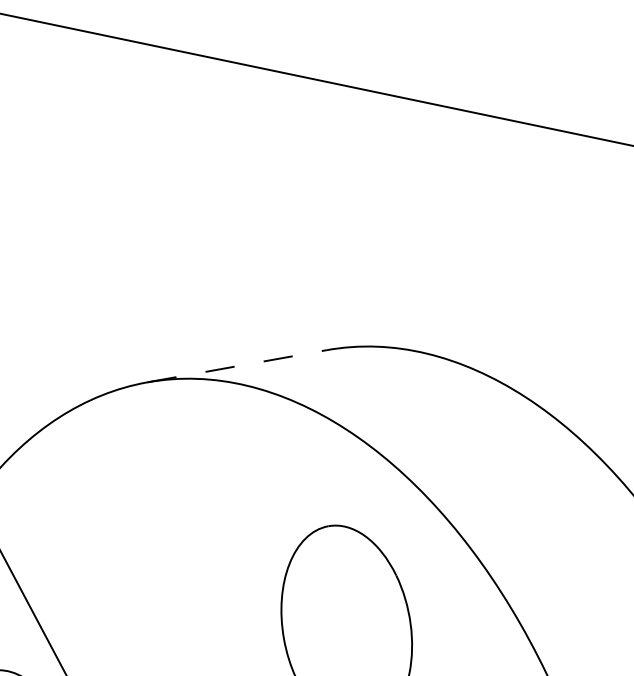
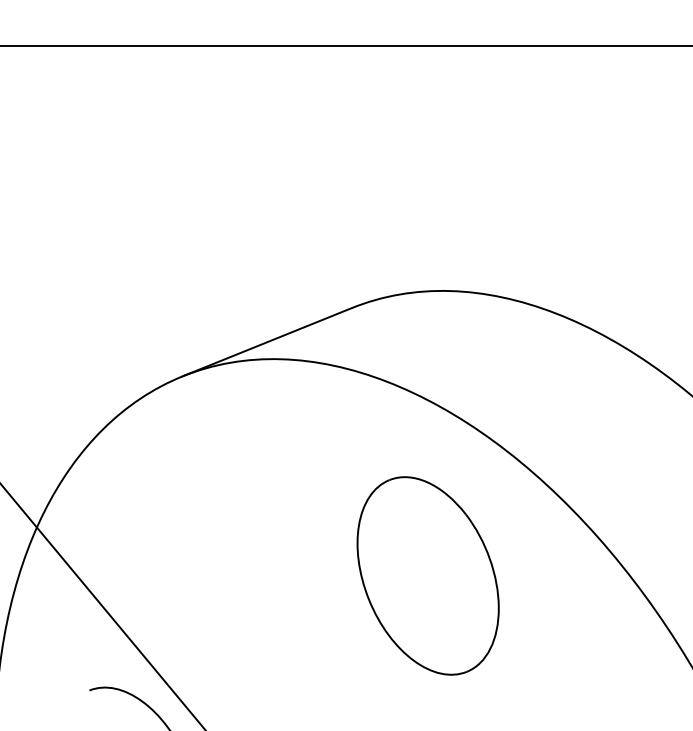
line: (237, 366) -> (267, 342), dashed -> solid

